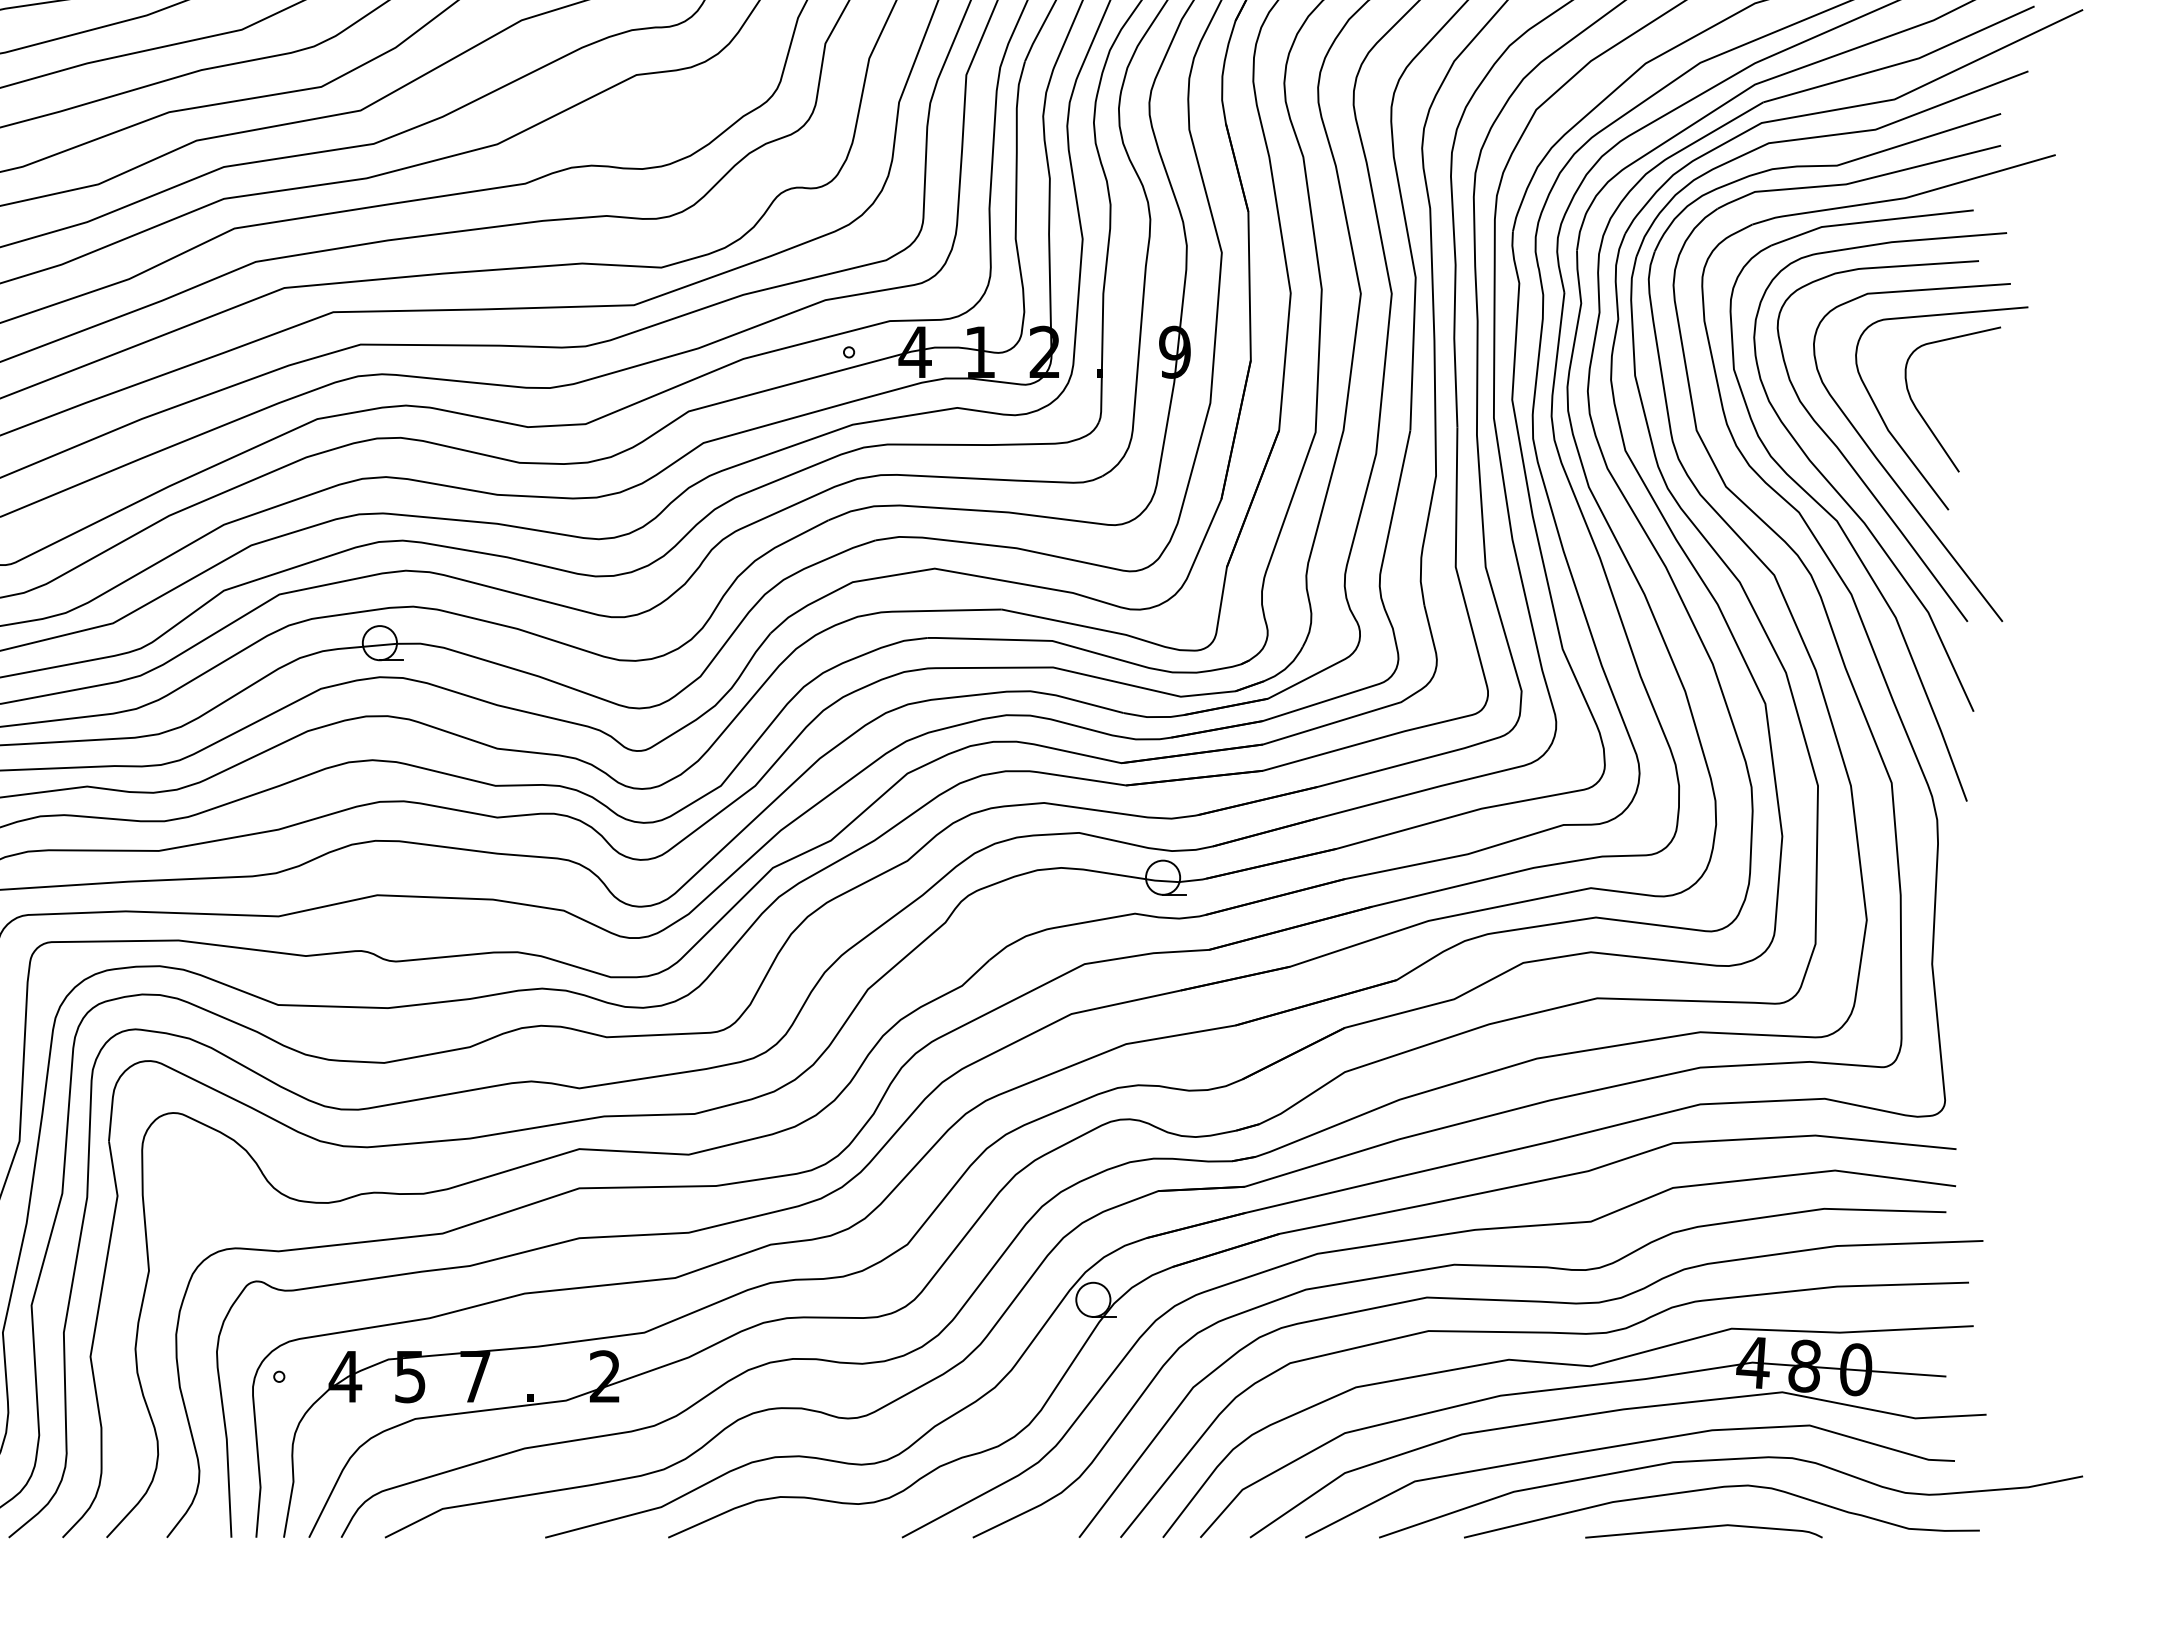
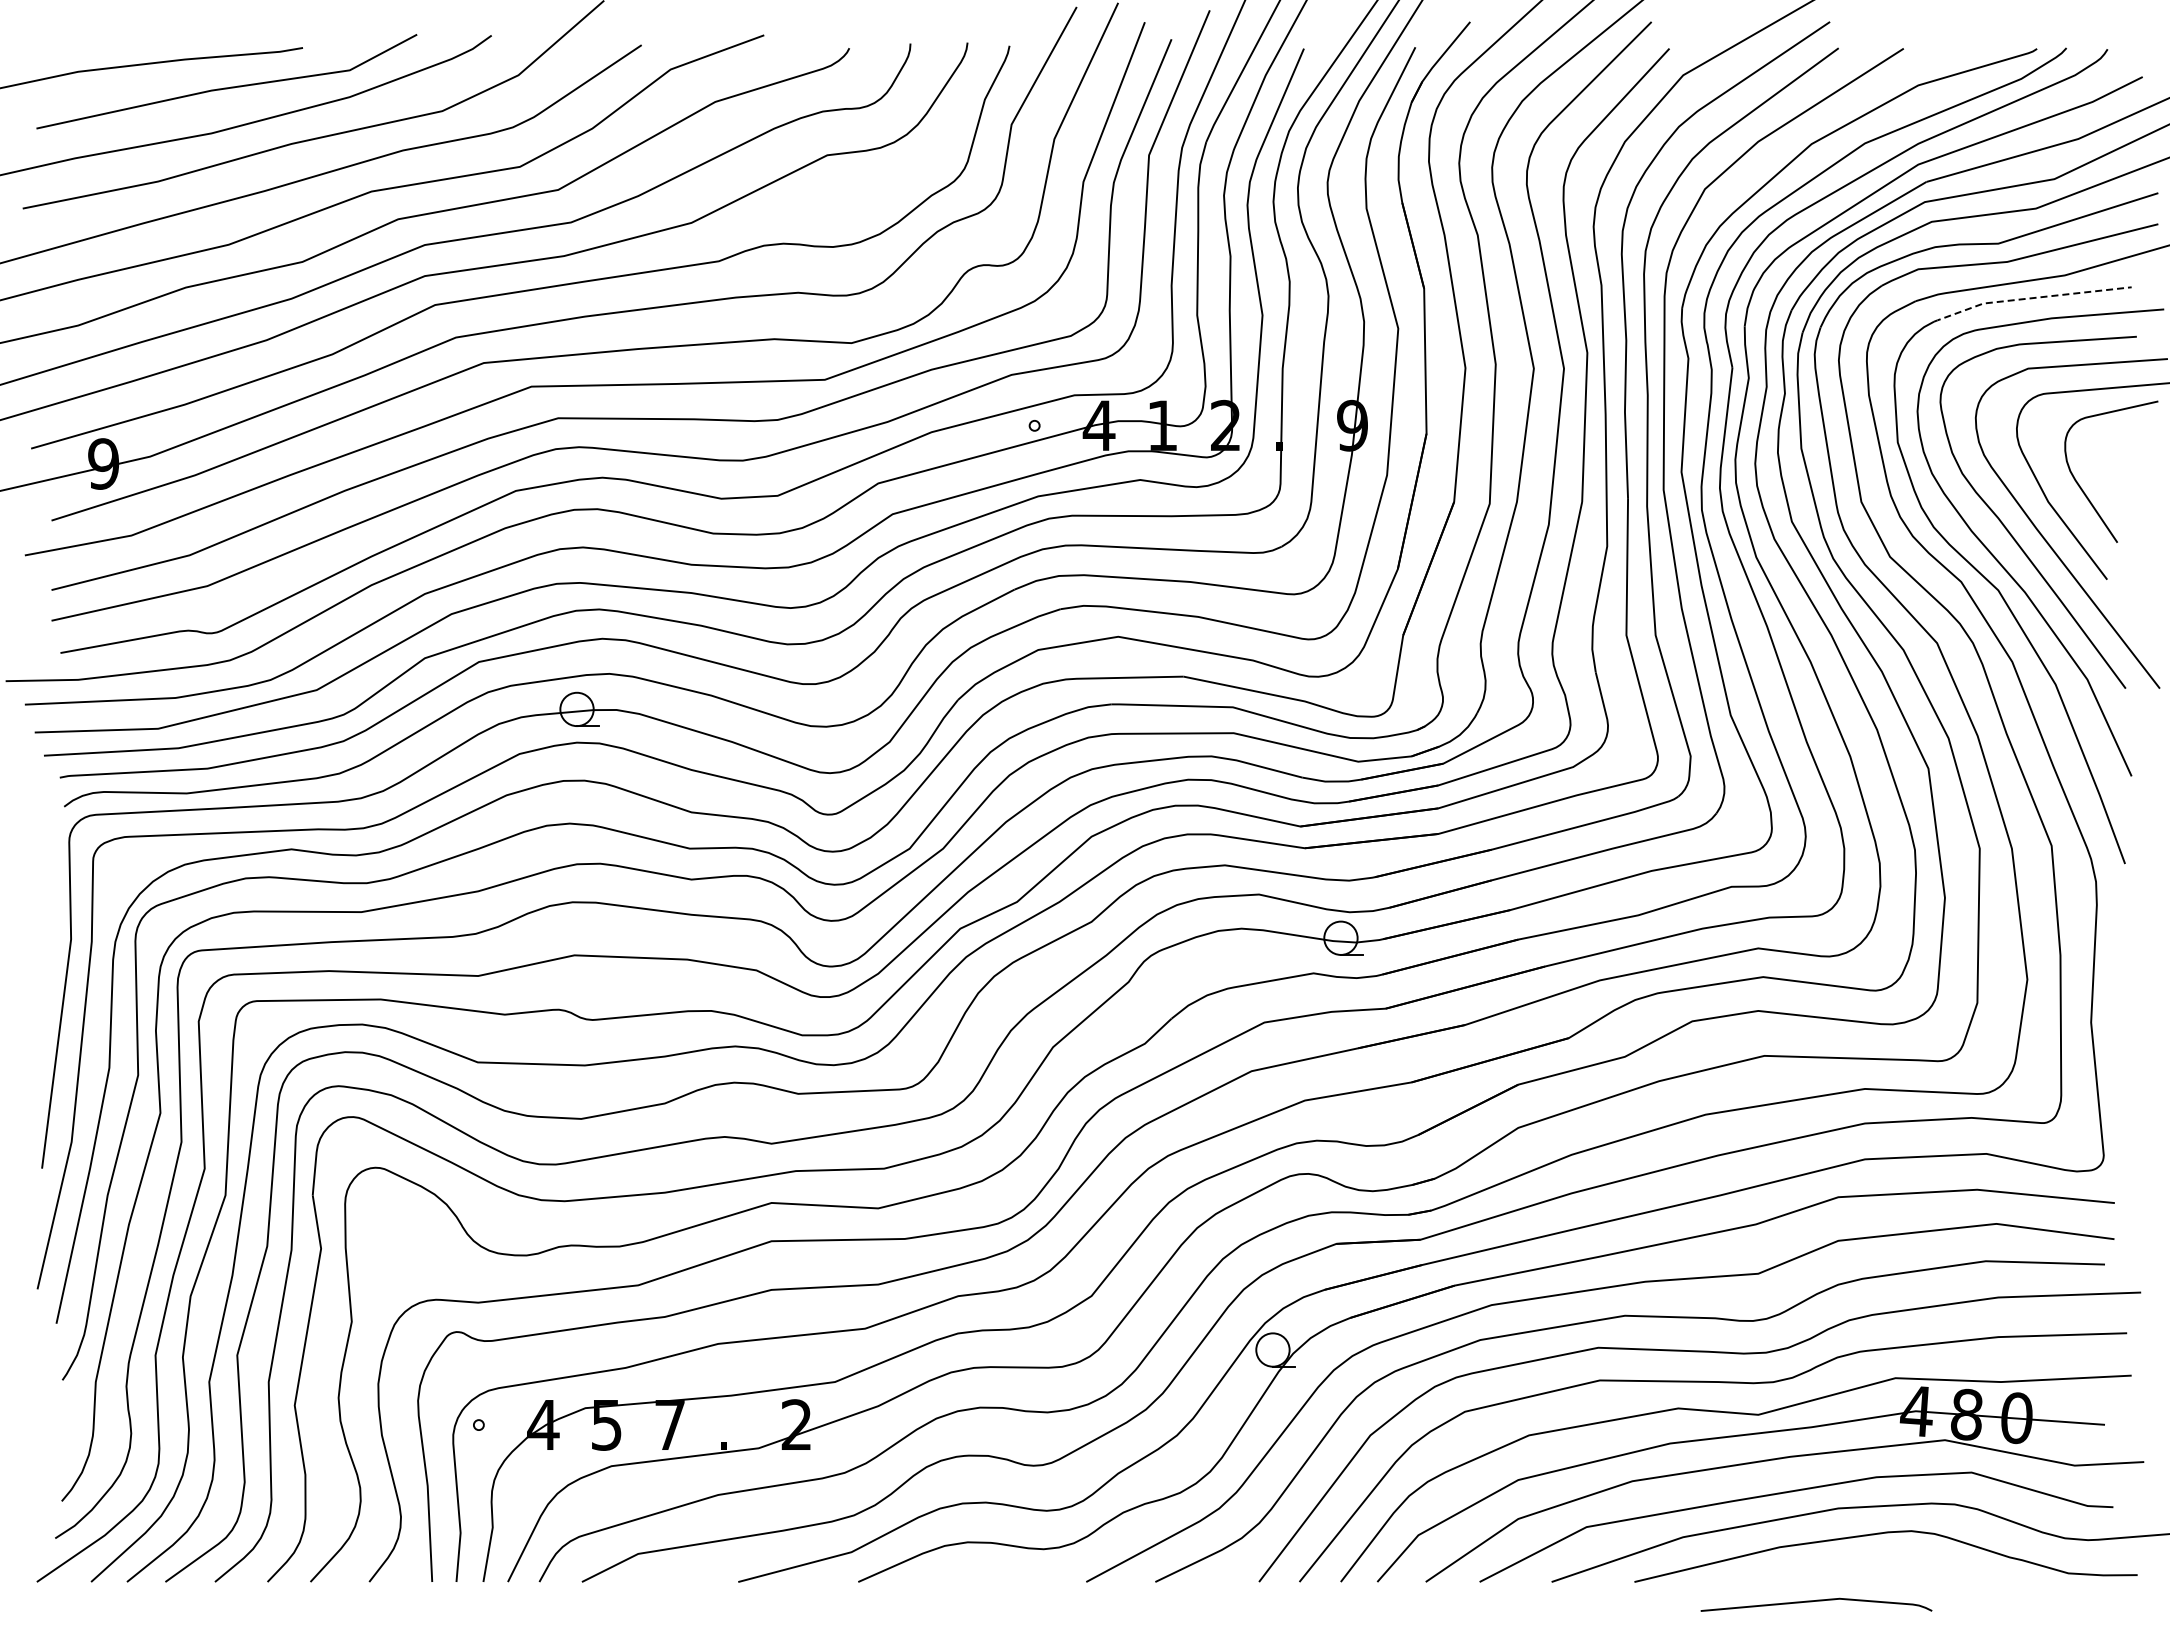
line: (1870, 221) -> (2030, 298), solid -> dashed
curve: (1703, 1527) -> (1816, 1601), moved

